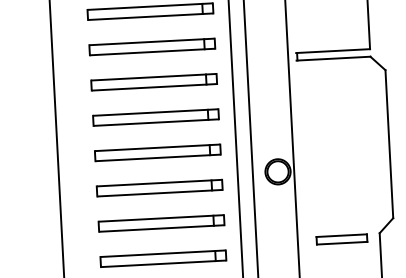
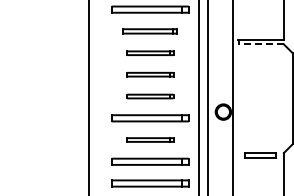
part: (152, 47) -> (150, 31), size x0.7
line: (334, 58) -> (261, 44), solid -> dashed
part: (154, 82) -> (150, 53), size x0.6
part: (156, 116) -> (150, 74), size x0.6
part: (158, 152) -> (150, 96), size x0.6
part: (161, 222) -> (150, 139), size x0.6

